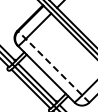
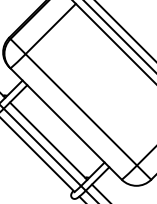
line: (53, 66) -> (80, 108), dashed -> solid

